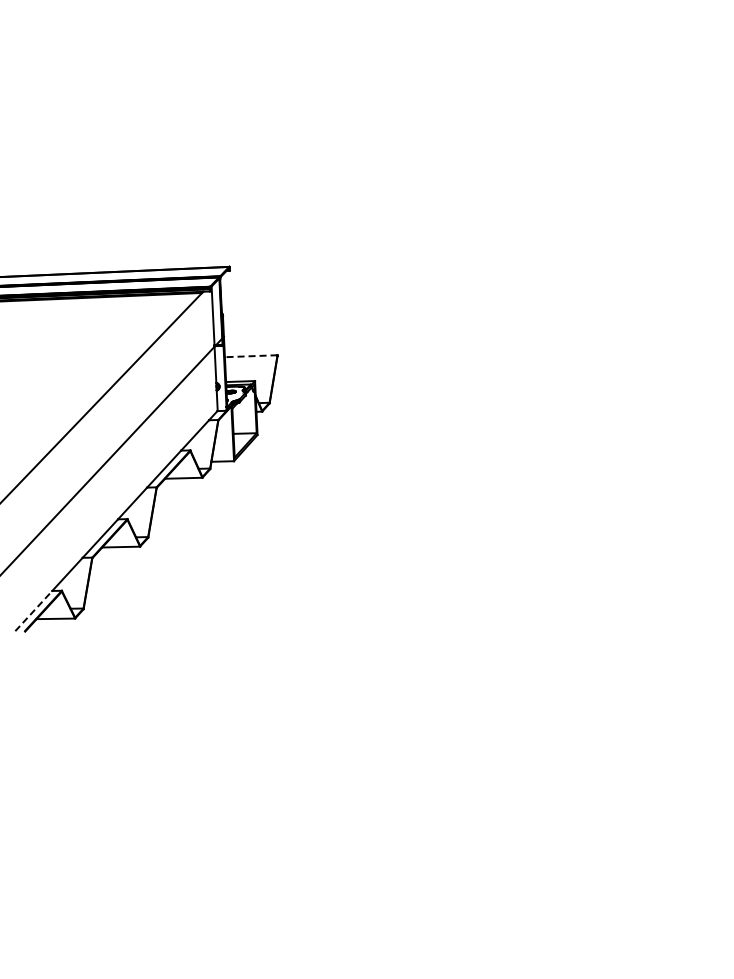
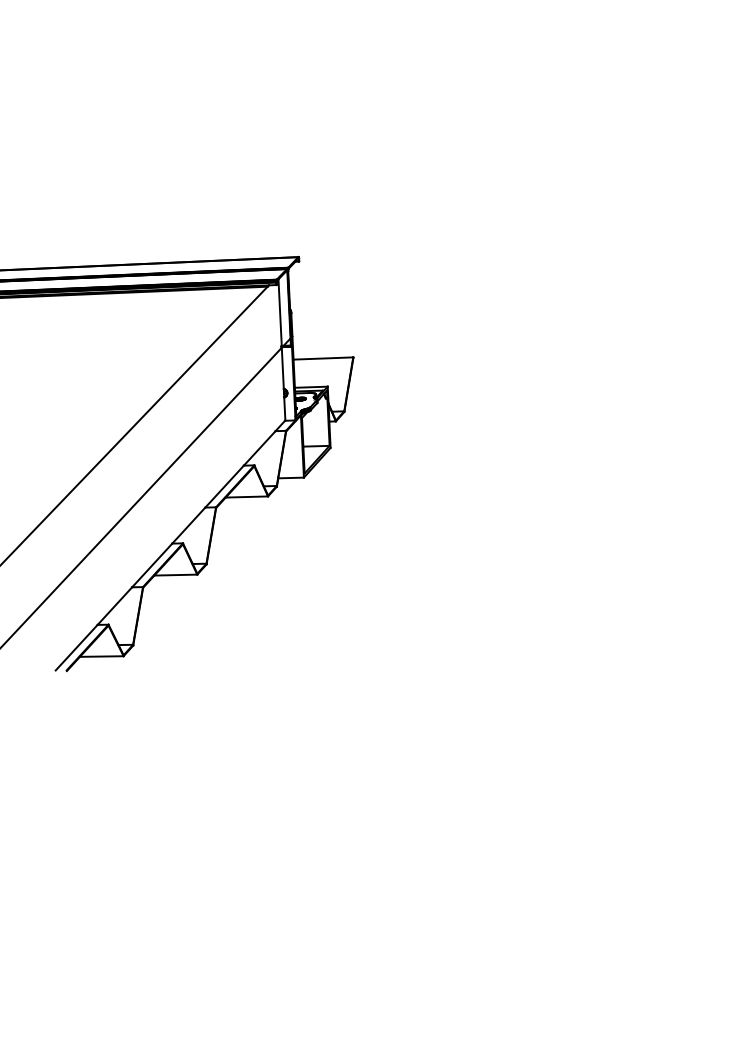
line: (250, 356) -> (322, 358), dashed -> solid
line: (34, 610) -> (77, 647), dashed -> solid

